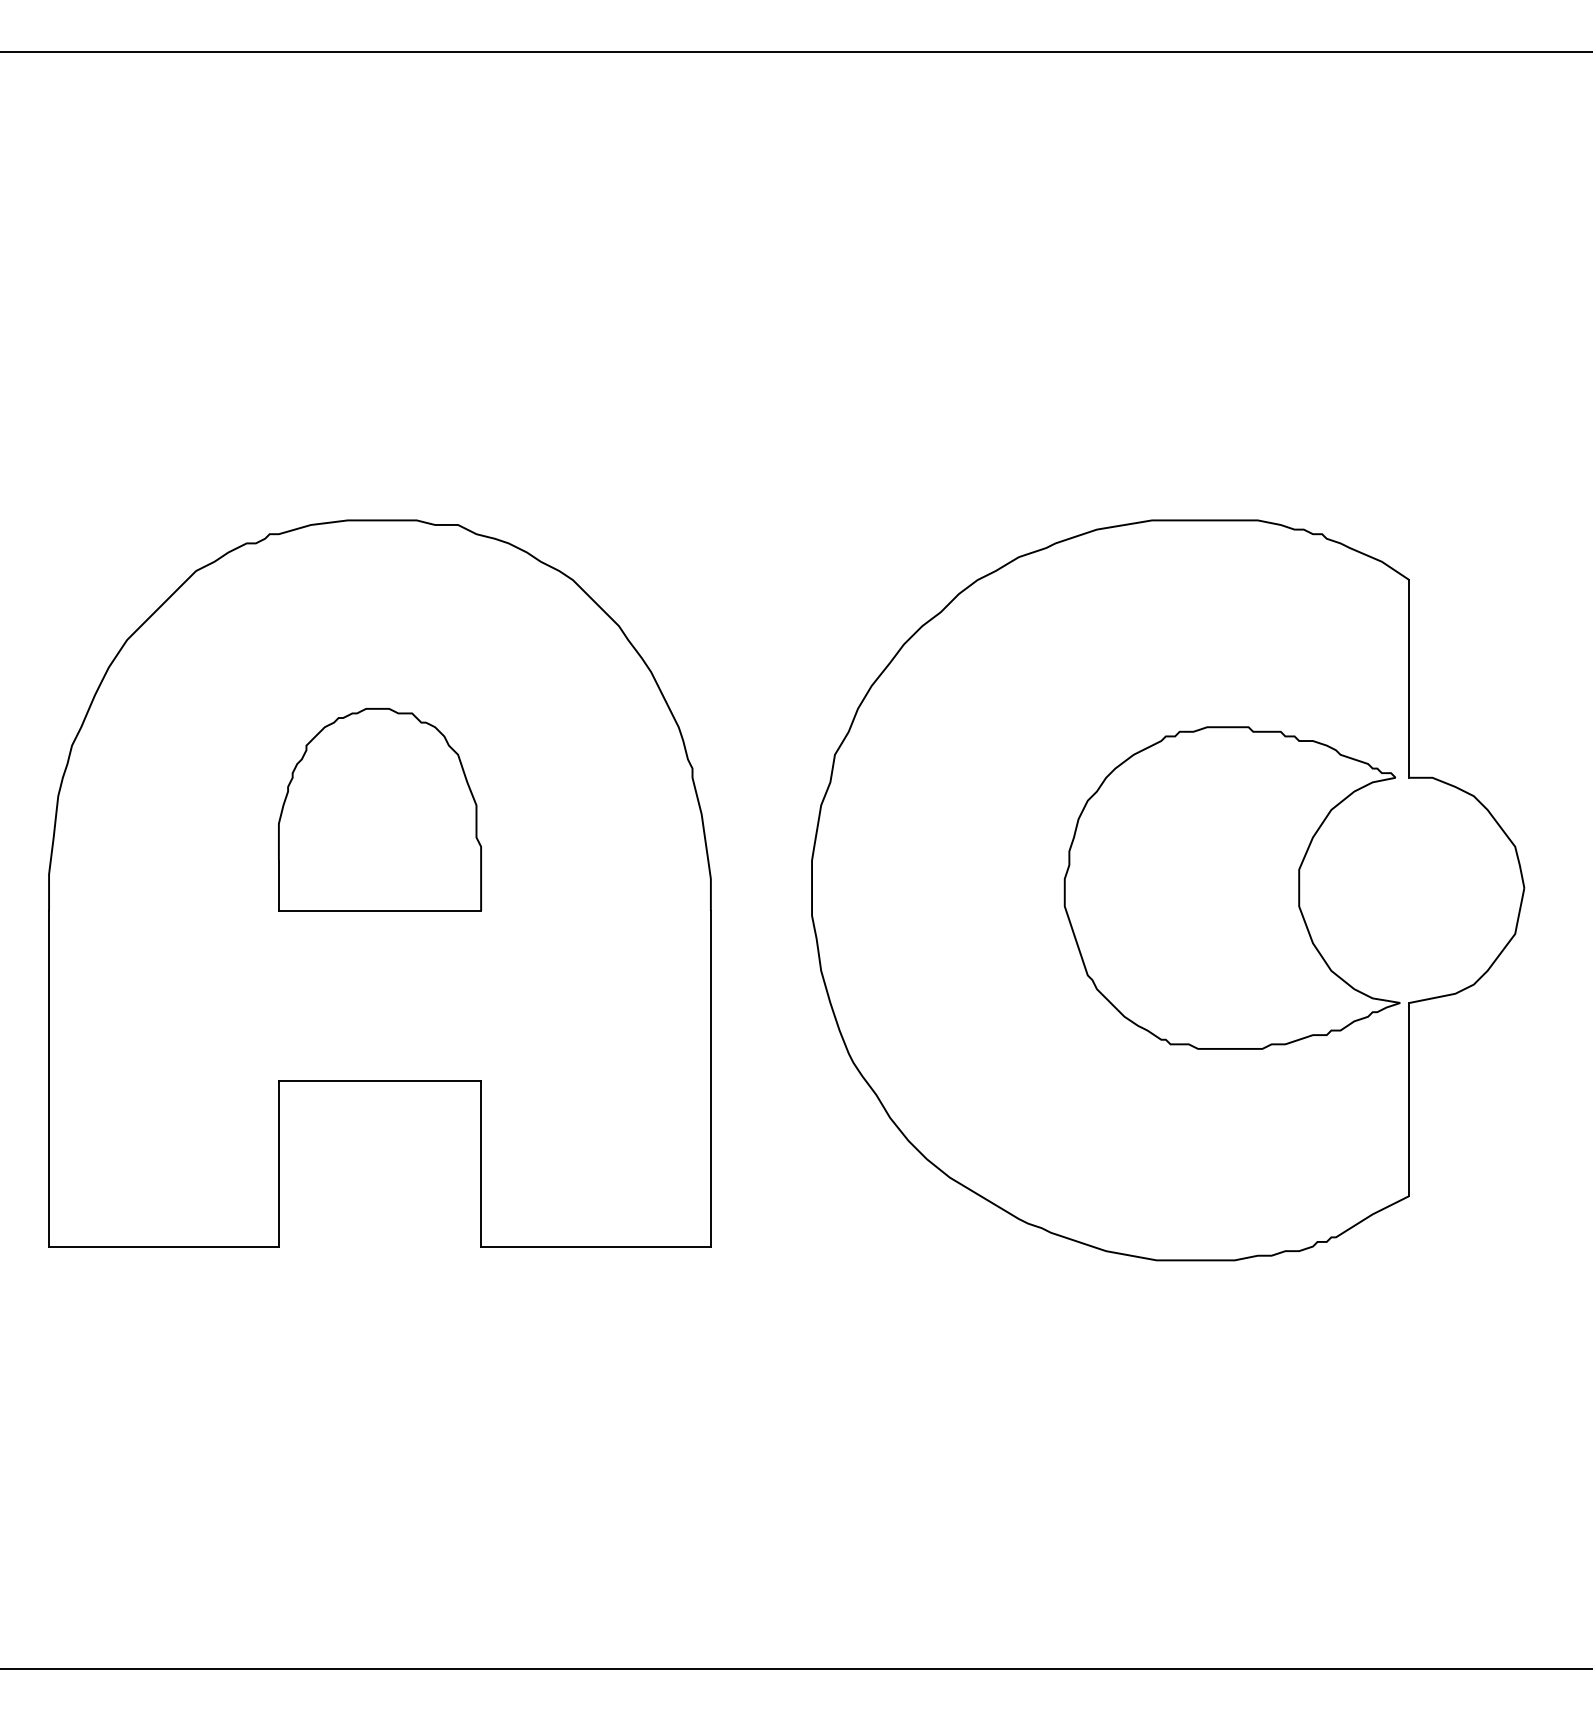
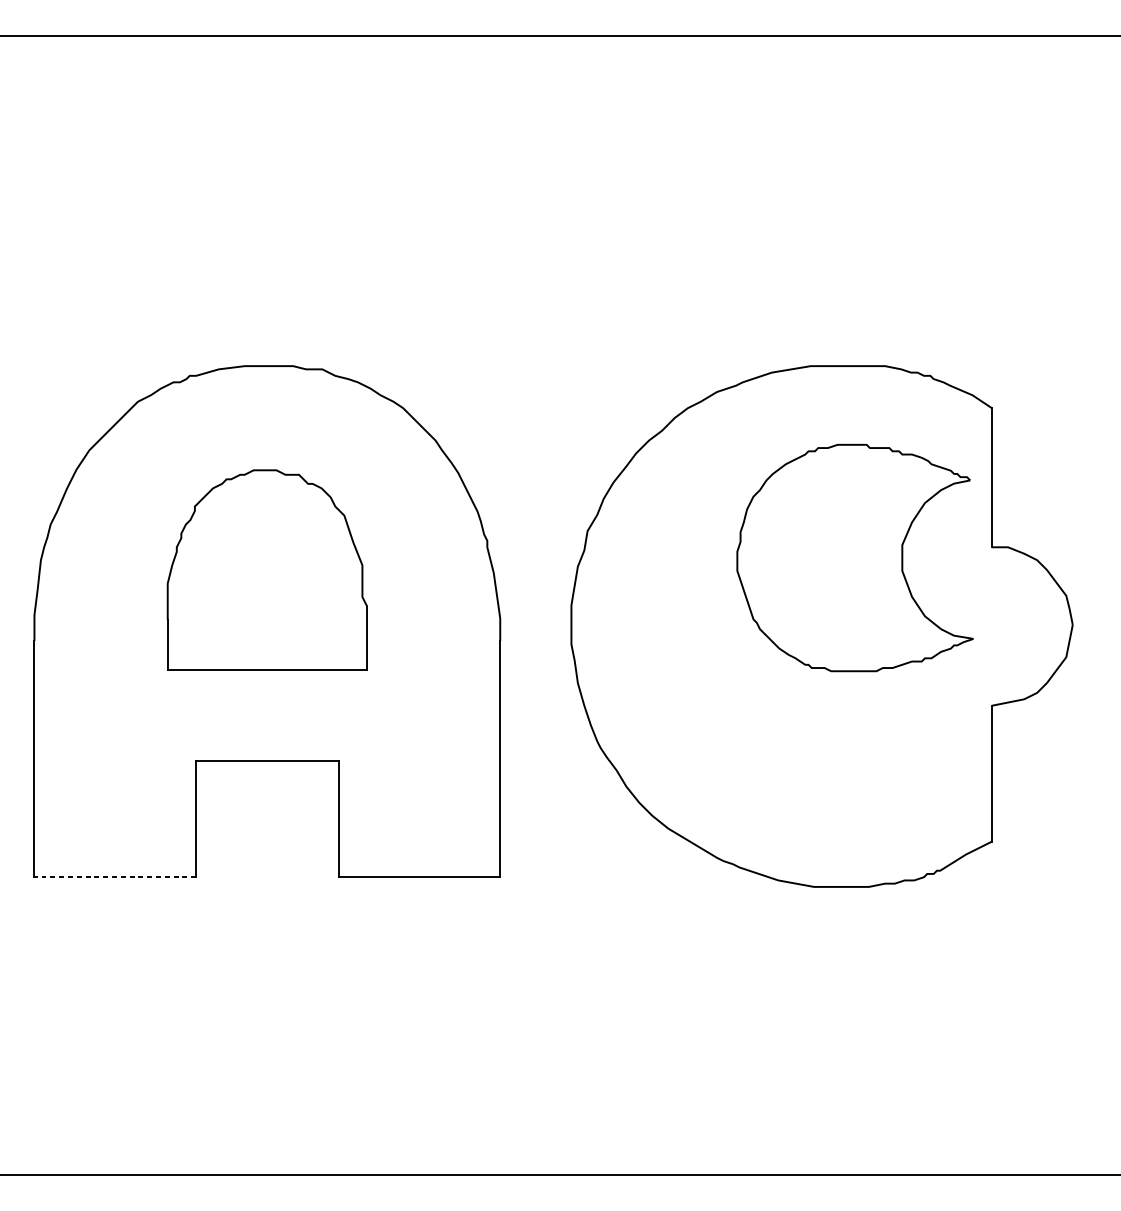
part: (379, 809) -> (267, 569), size x1.4
part: (1231, 887) -> (854, 557), moved
line: (163, 1246) -> (114, 877), solid -> dashed

